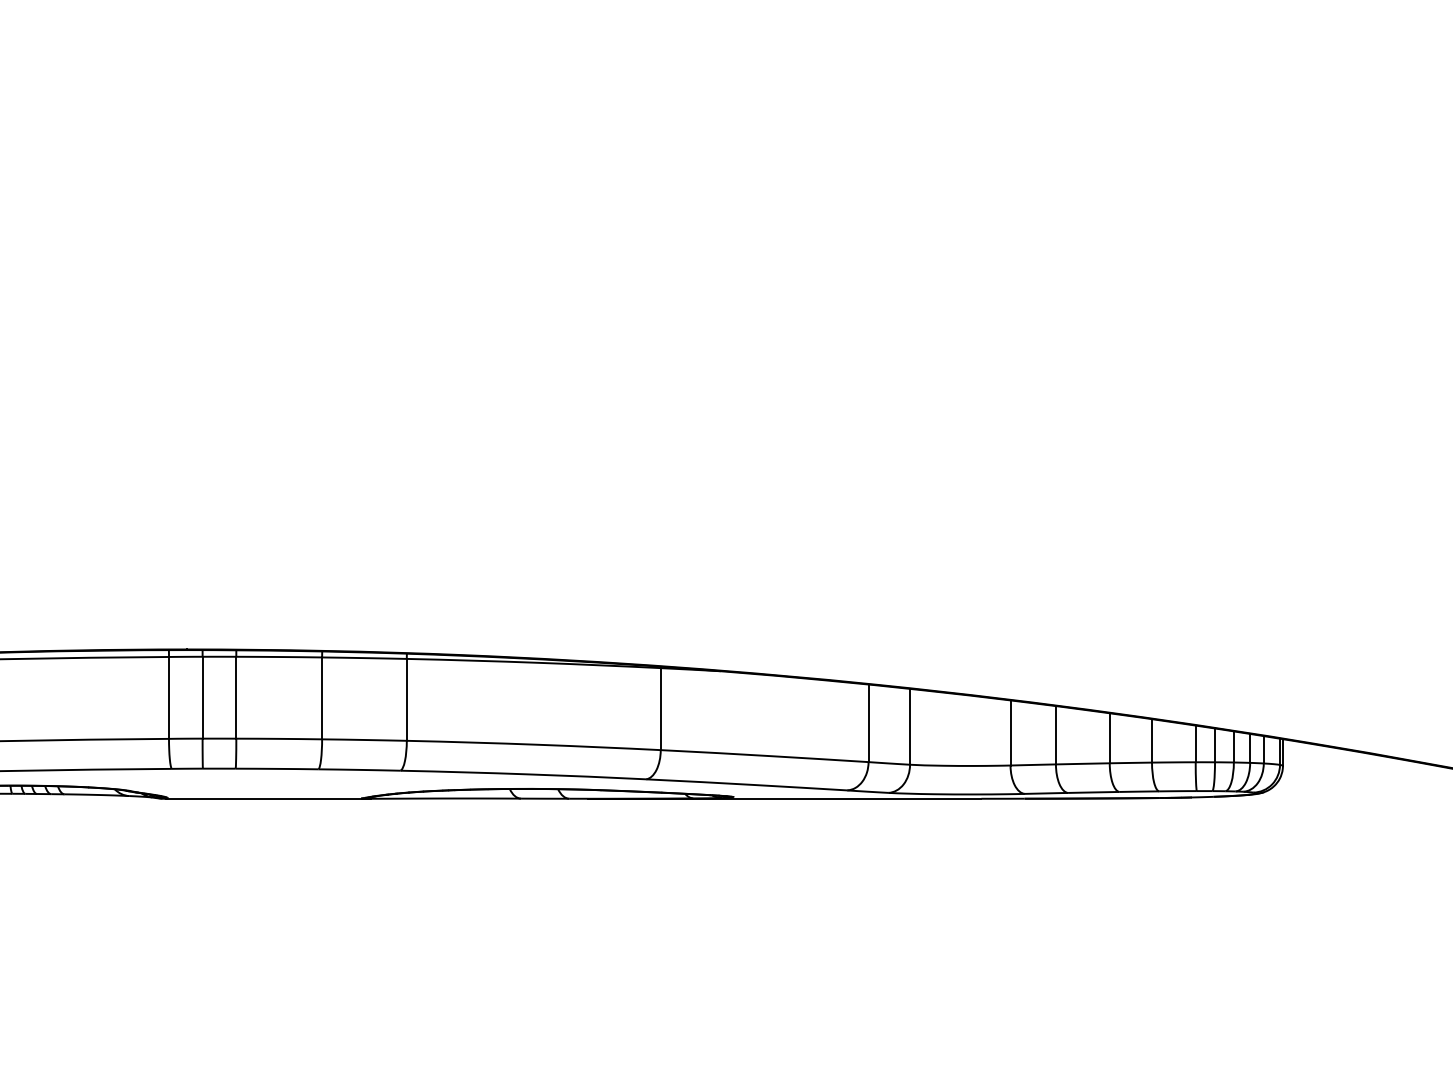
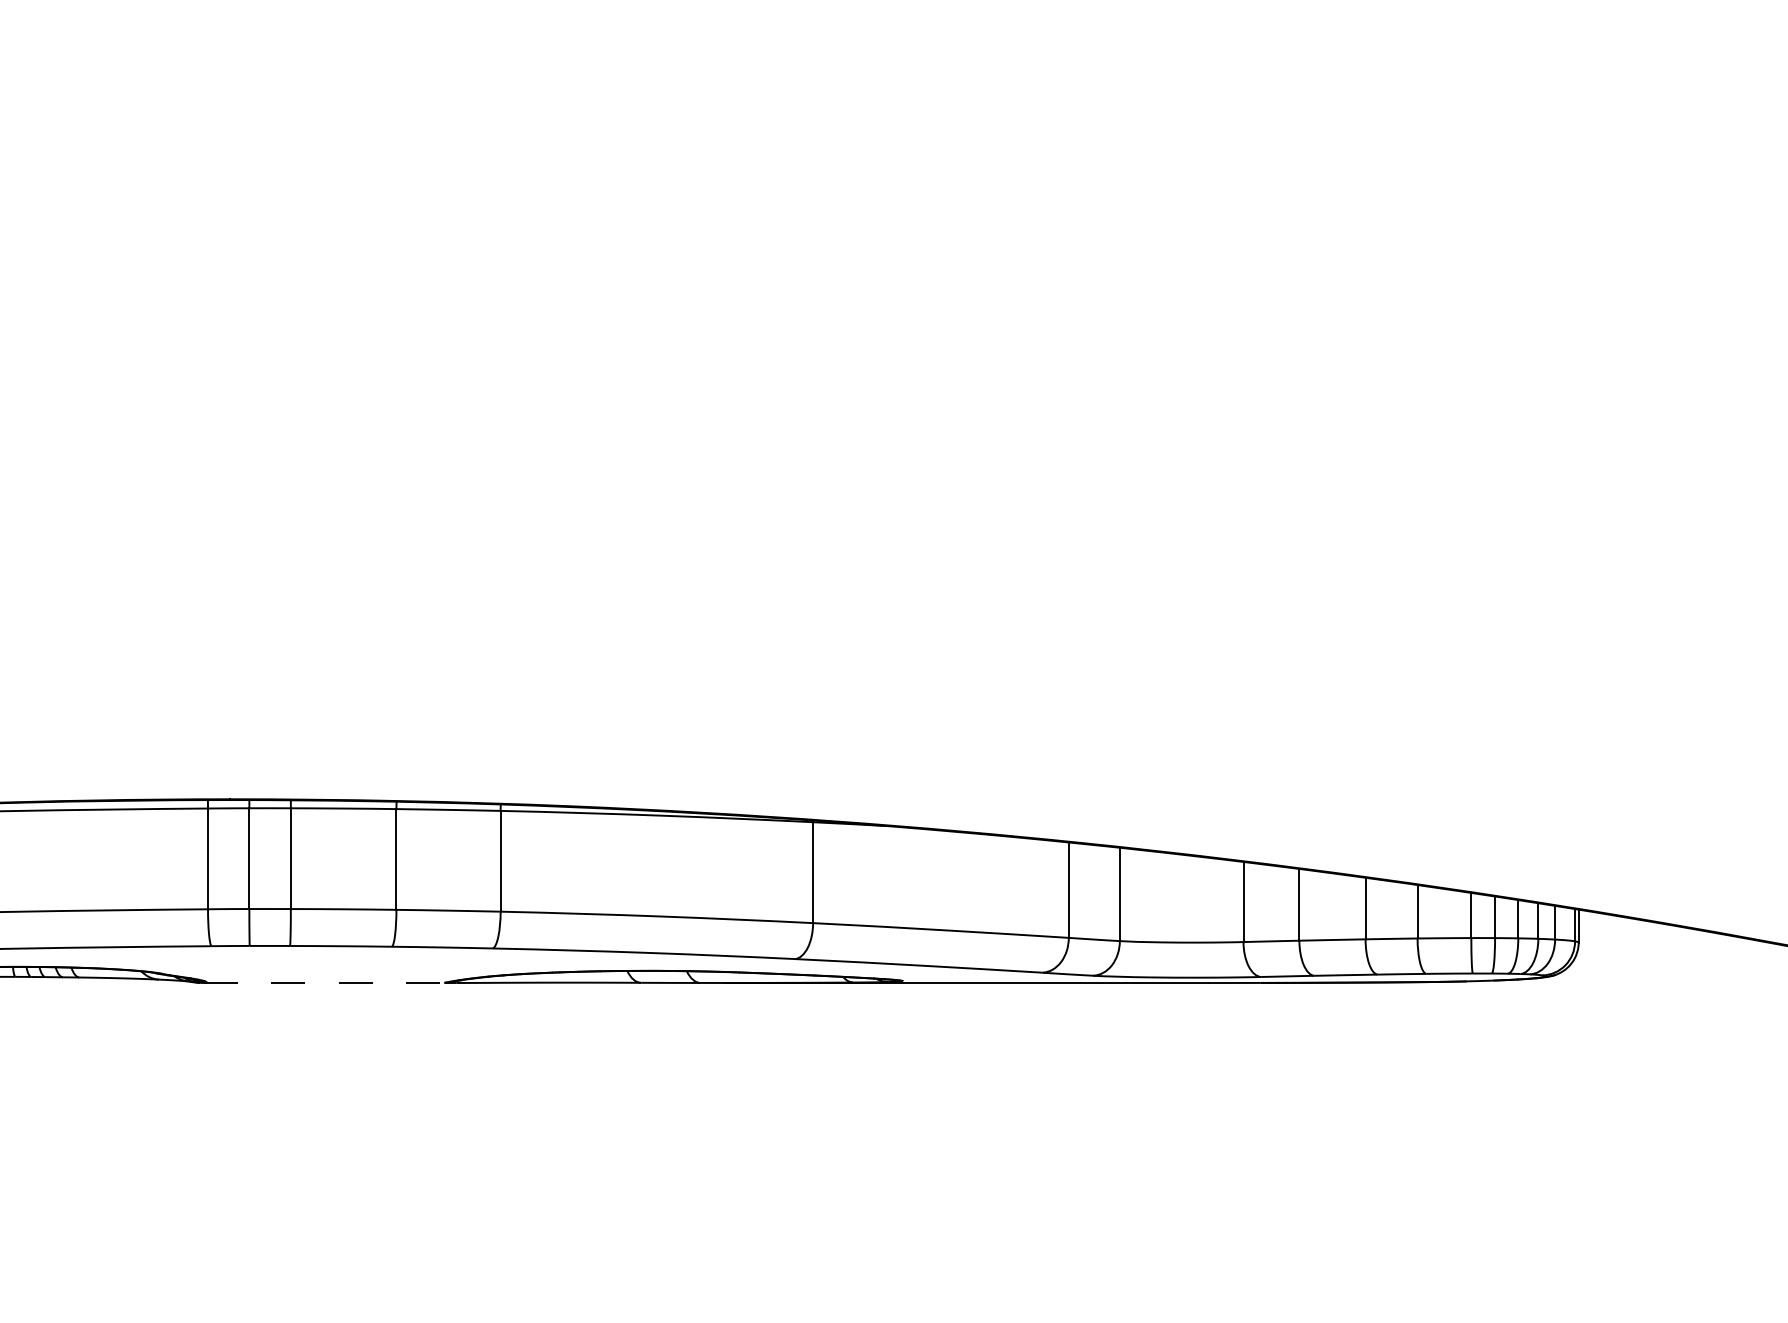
line: (268, 799) -> (330, 983), solid -> dashed

